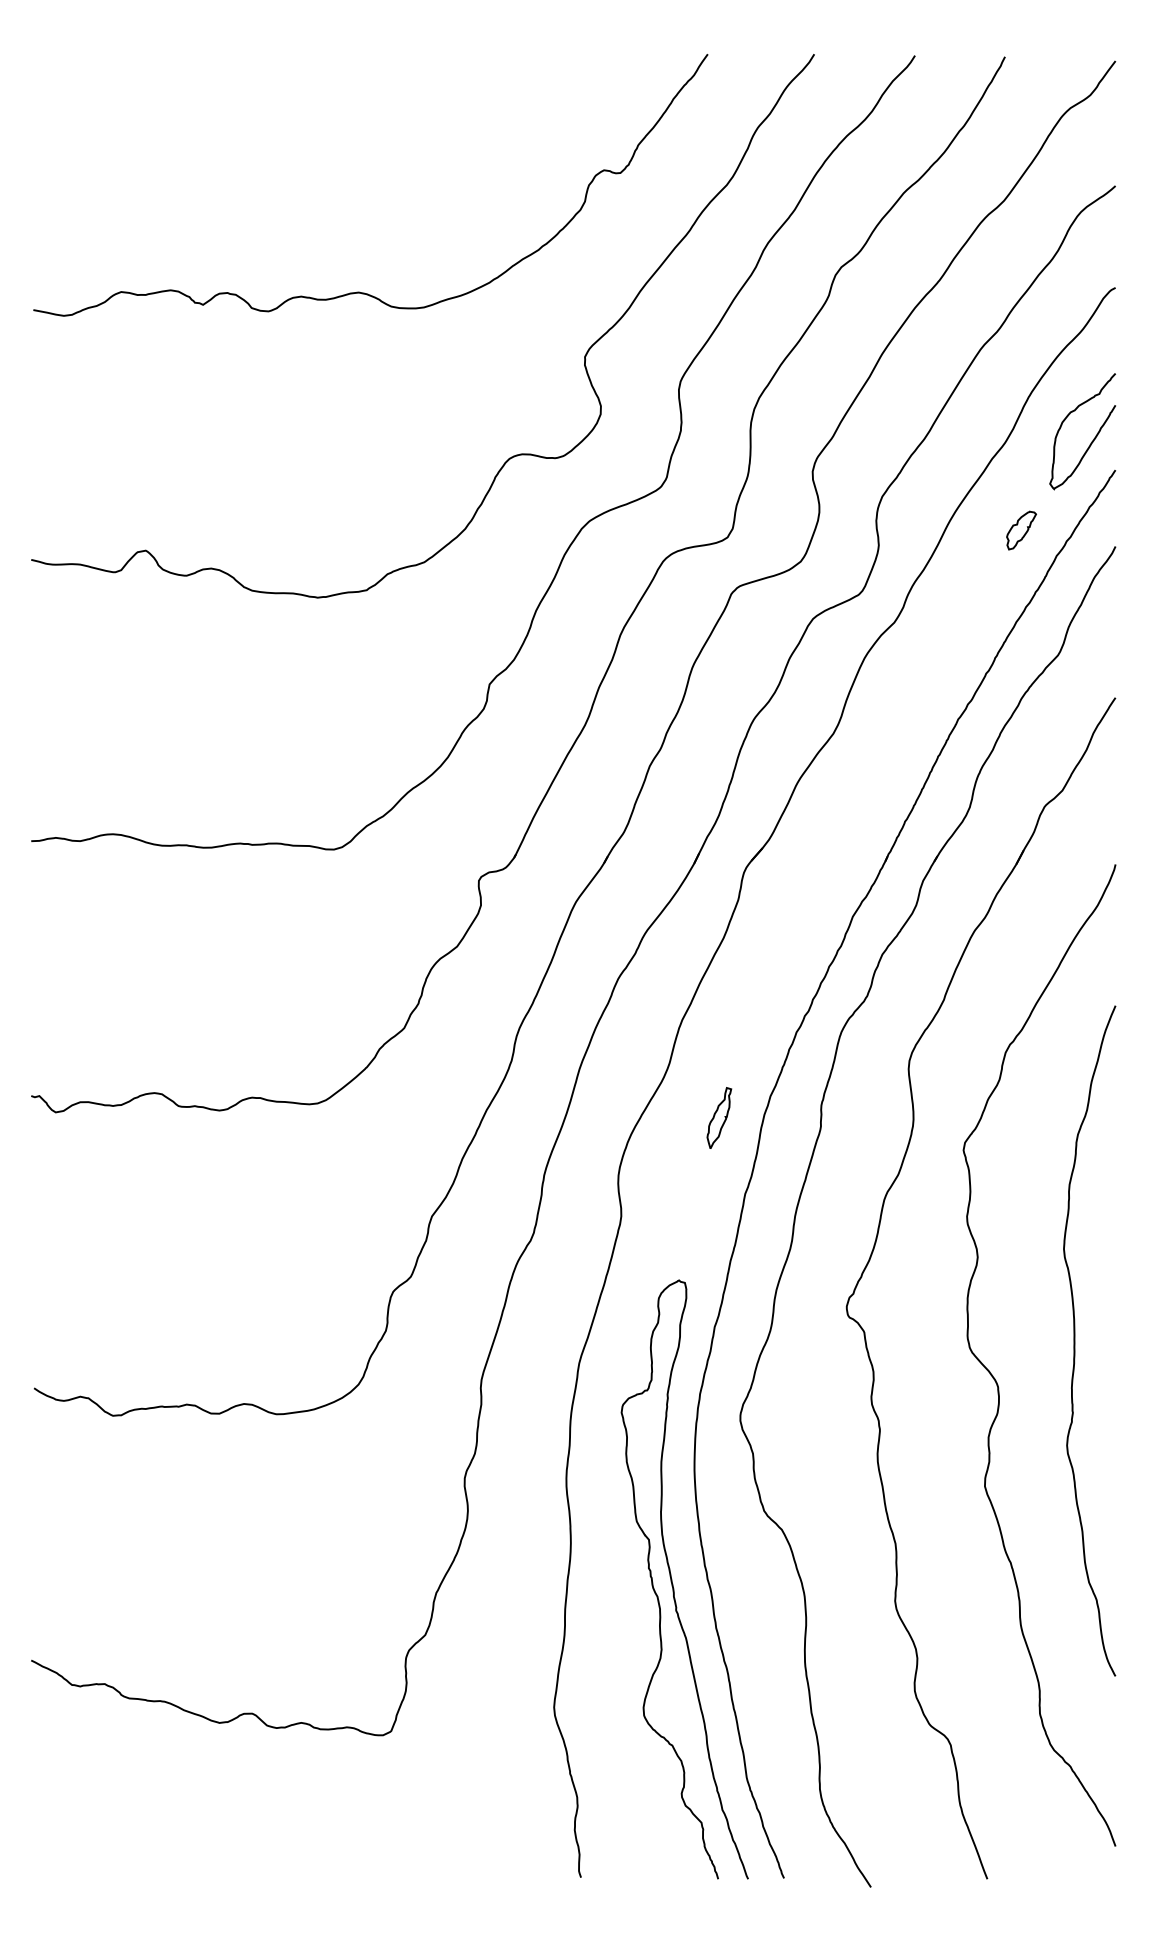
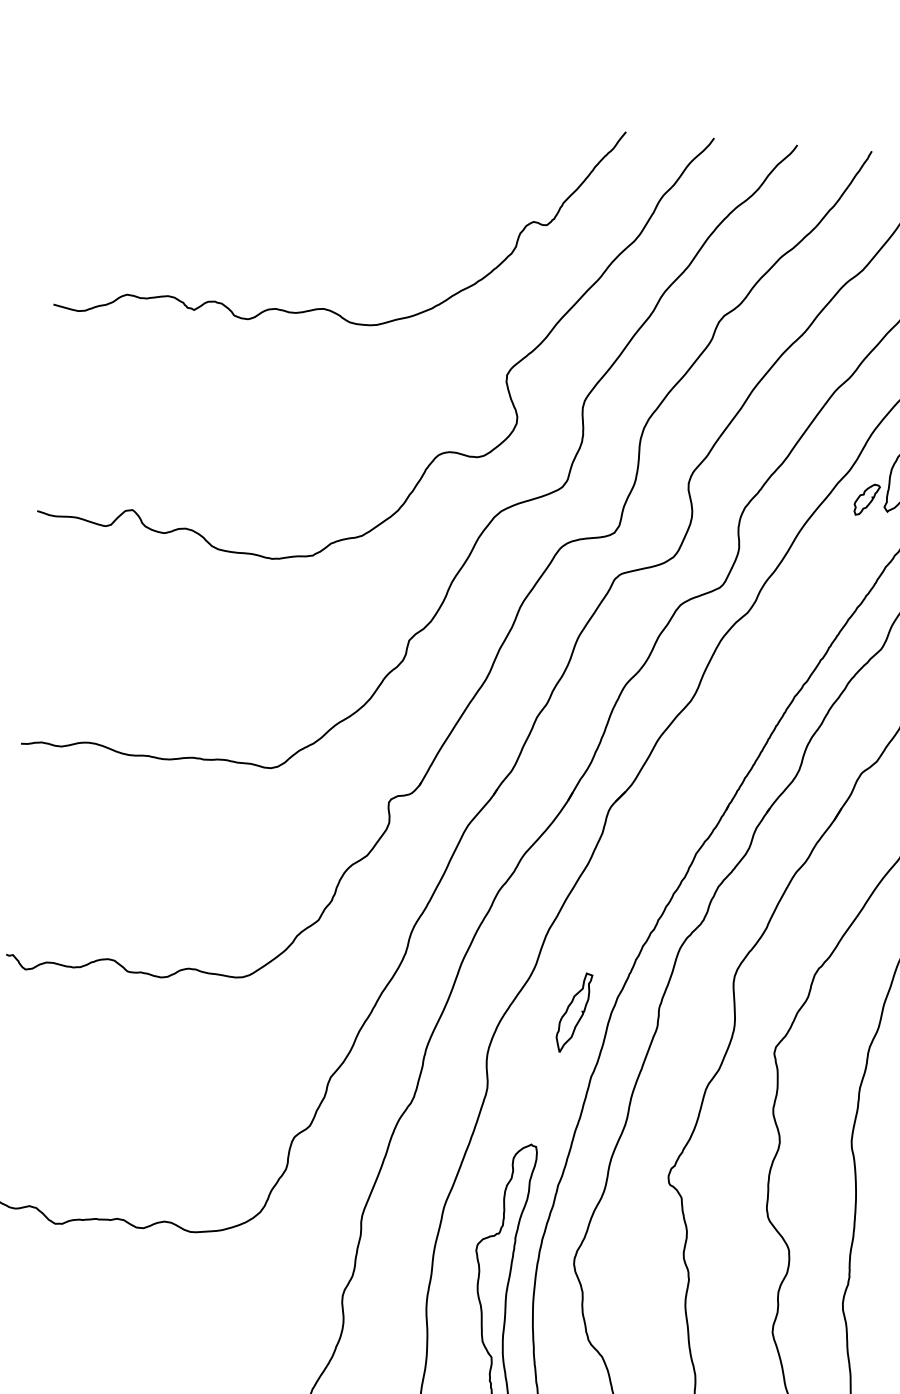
part: (1021, 530) -> (866, 499), moved
part: (719, 1117) -> (574, 1012), size x1.6

